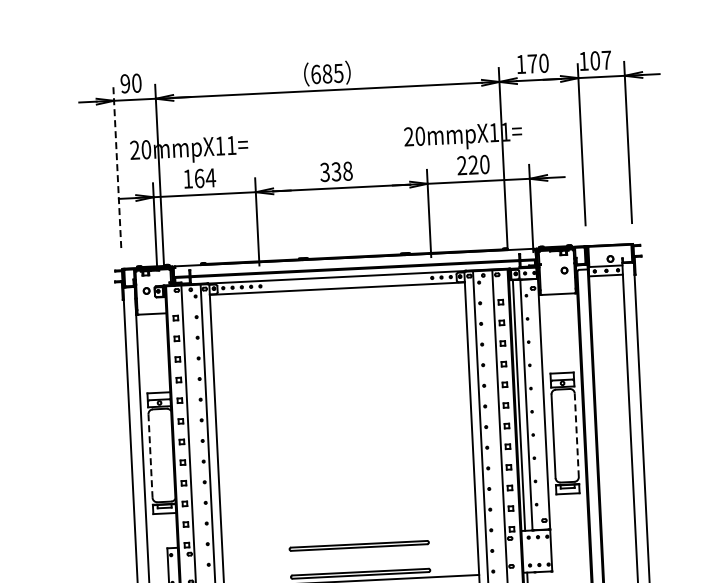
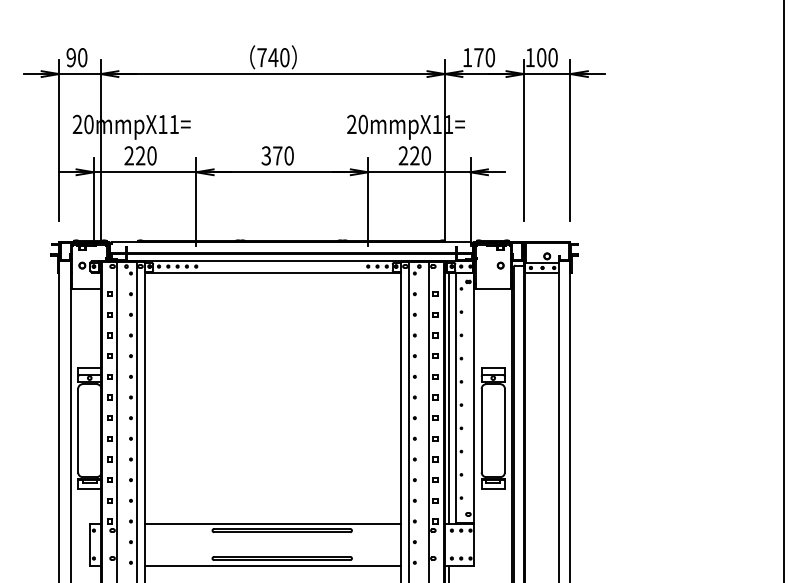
text: (606, 60) -> (552, 57), 107 -> 100
text: (327, 73) -> (273, 57), 685 -> 740
line: (117, 167) -> (59, 140), dashed -> solid
text: (342, 171) -> (283, 155), 338 -> 370
text: (199, 178) -> (140, 155), 164 -> 220
line: (576, 435) -> (504, 430), dashed -> solid
line: (150, 455) -> (78, 430), dashed -> solid
line: (349, 539) -> (272, 523), added

